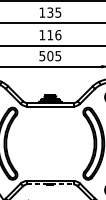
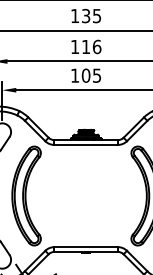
text: (42, 55) -> (75, 75), 505 -> 105
line: (50, 184) -> (86, 251), dashed -> solid

